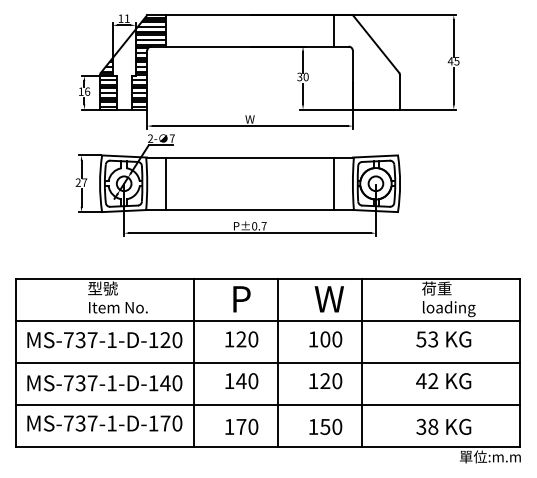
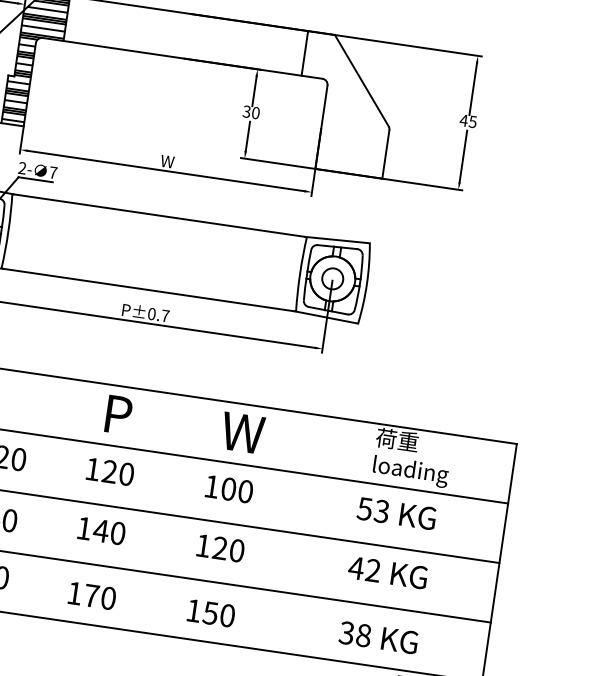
line: (166, 183) -> (35, 235), removed
line: (333, 183) -> (272, 269), removed
line: (194, 363) -> (38, 496), removed
line: (278, 363) -> (157, 513), removed
line: (362, 363) -> (276, 530), removed

